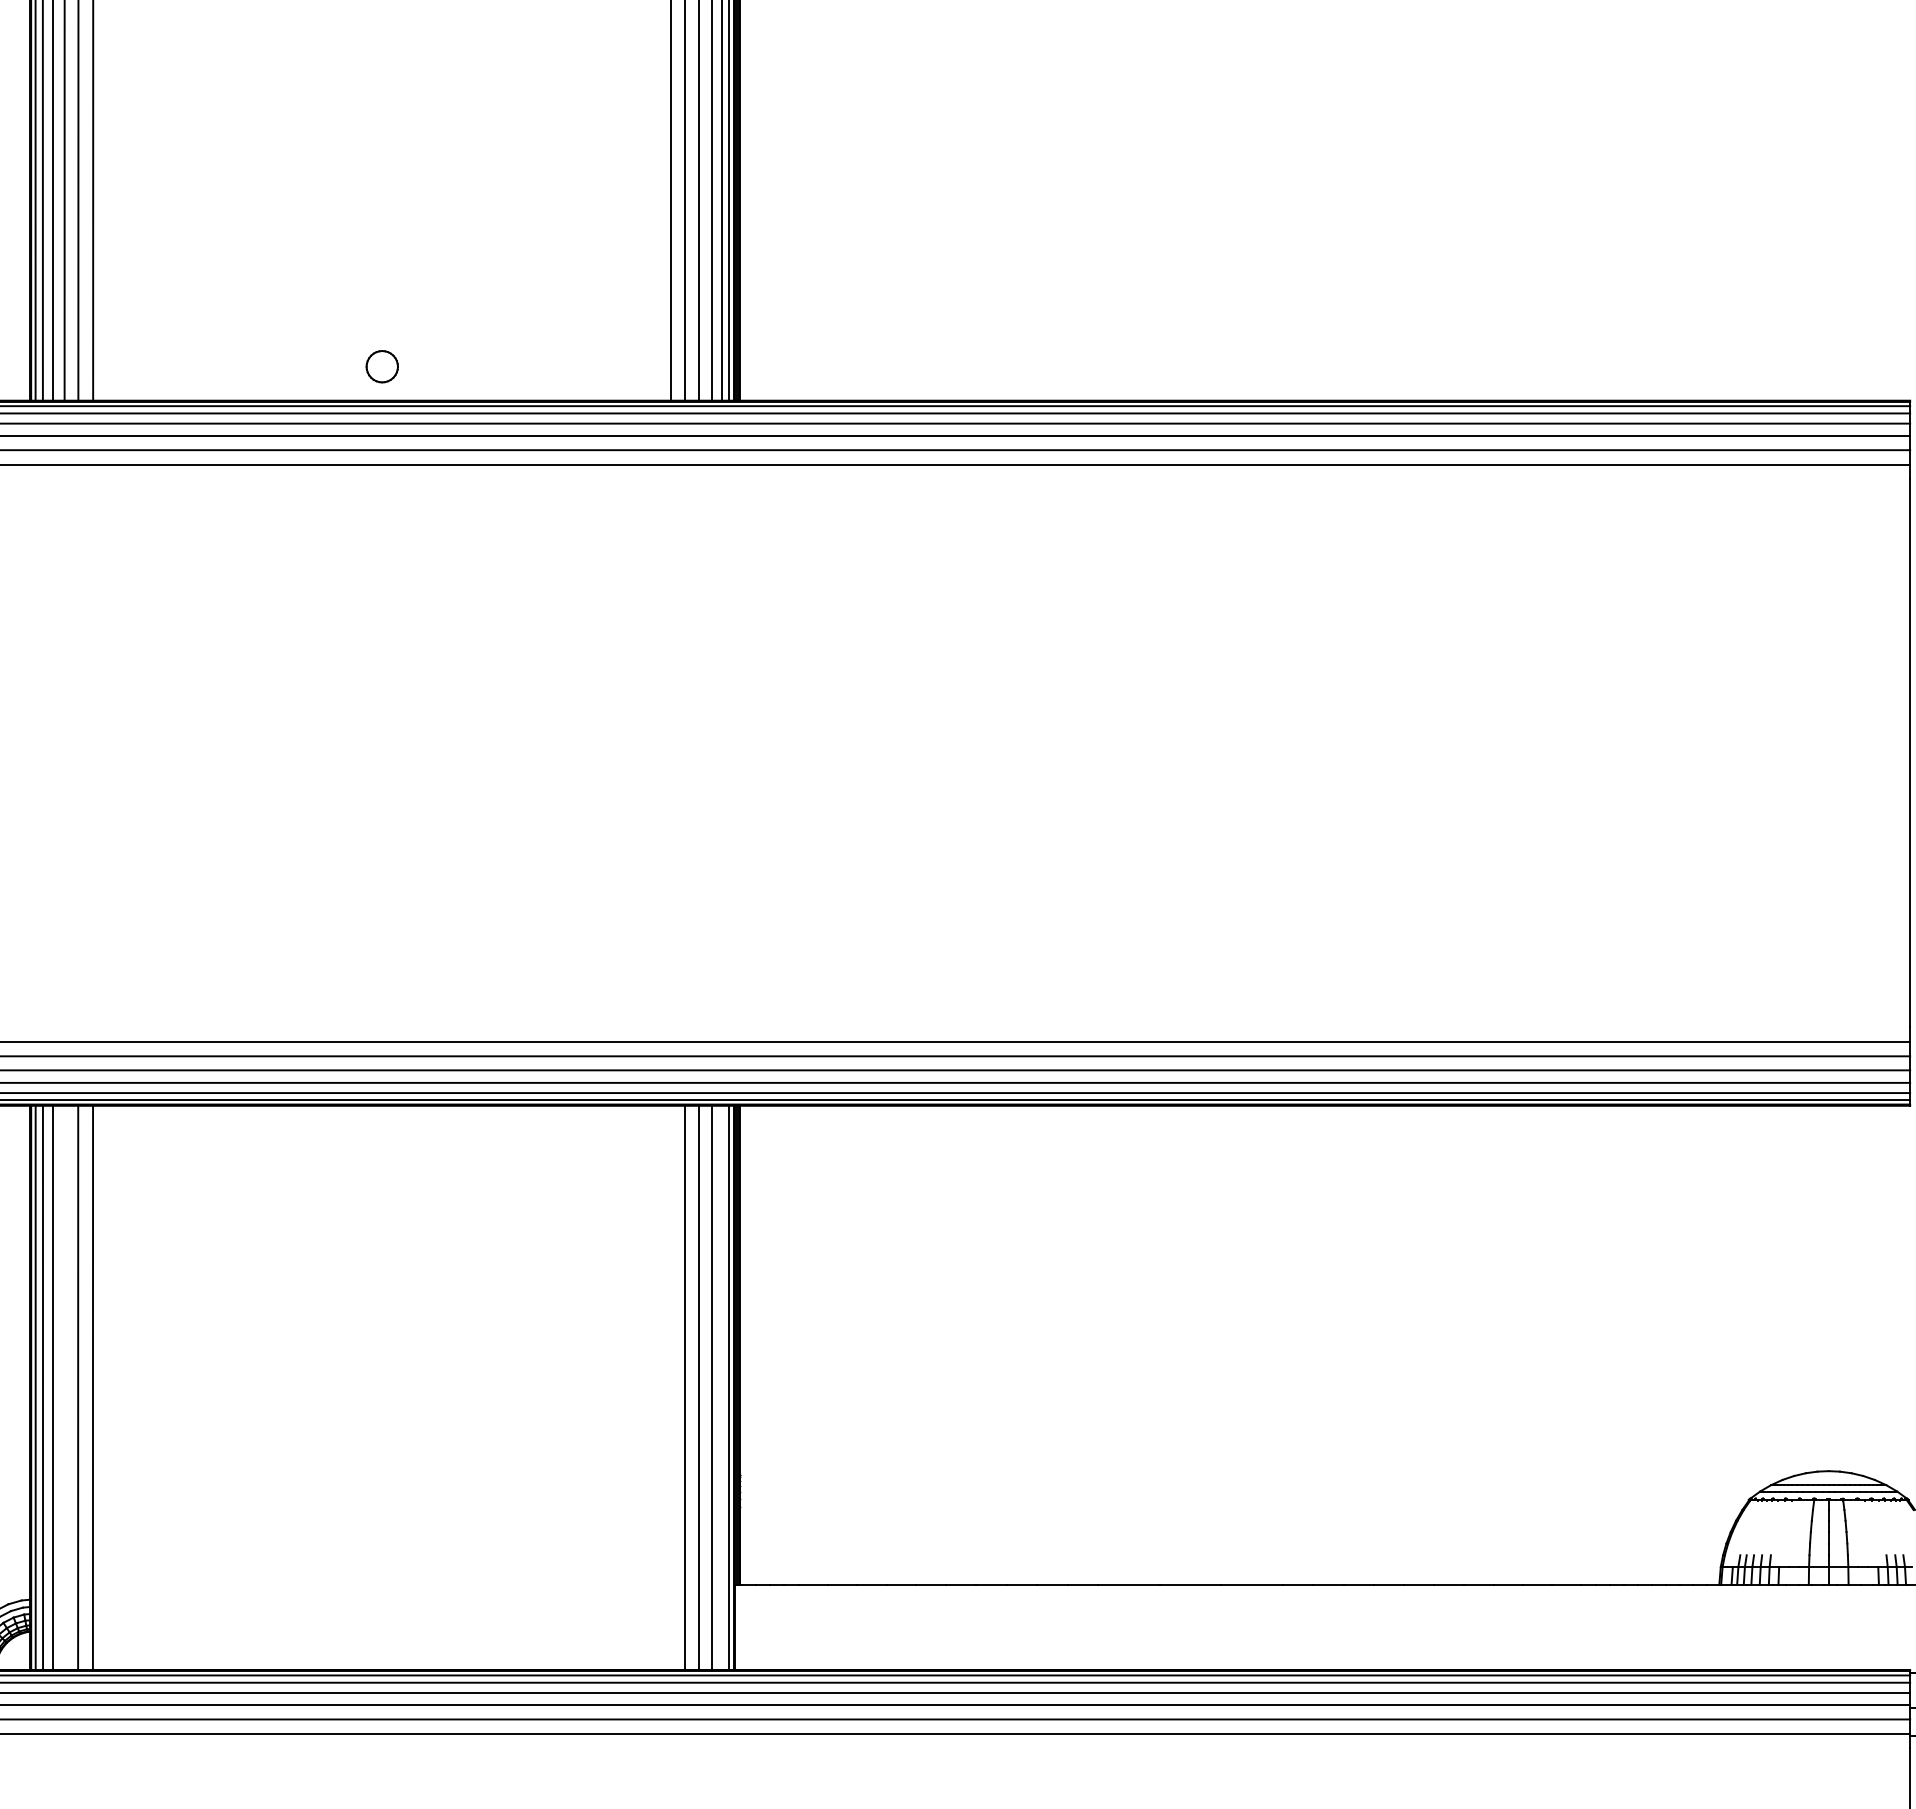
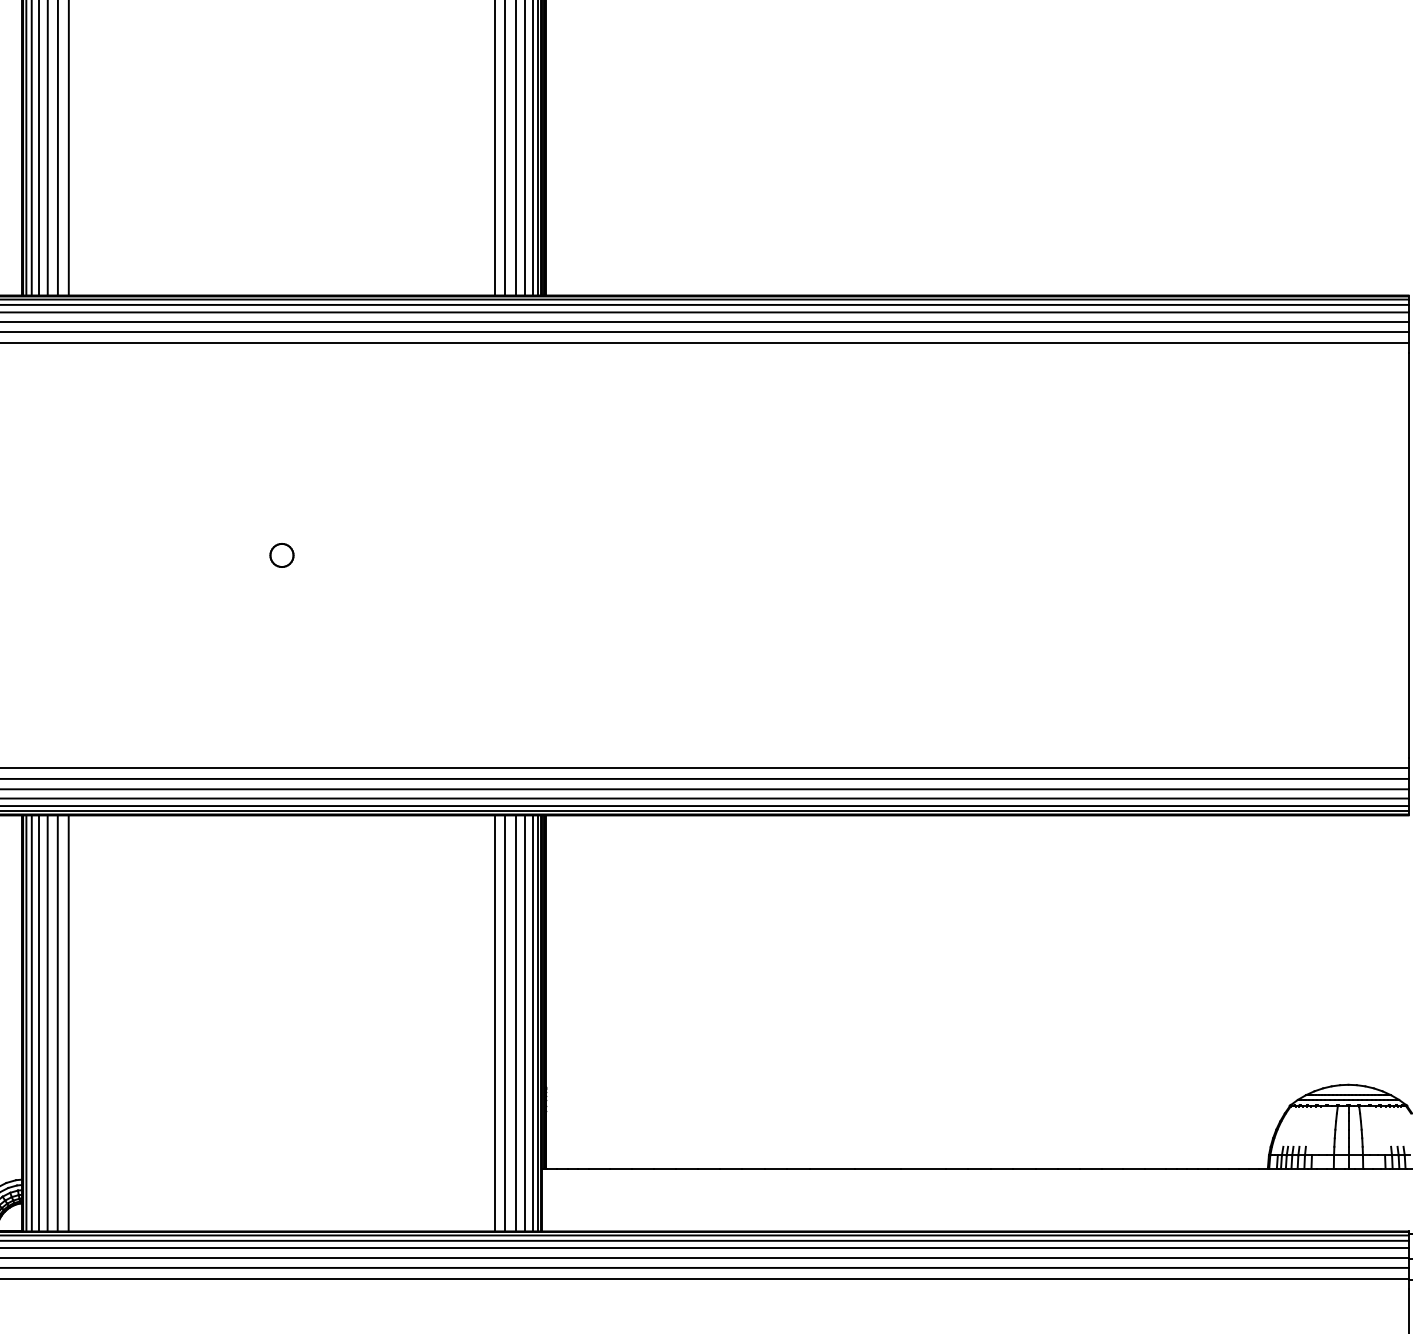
part: (381, 366) -> (281, 555), moved
line: (64, 1387) -> (47, 1023), added
line: (670, 1387) -> (494, 1023), added
line: (722, 1387) -> (532, 1023), added

